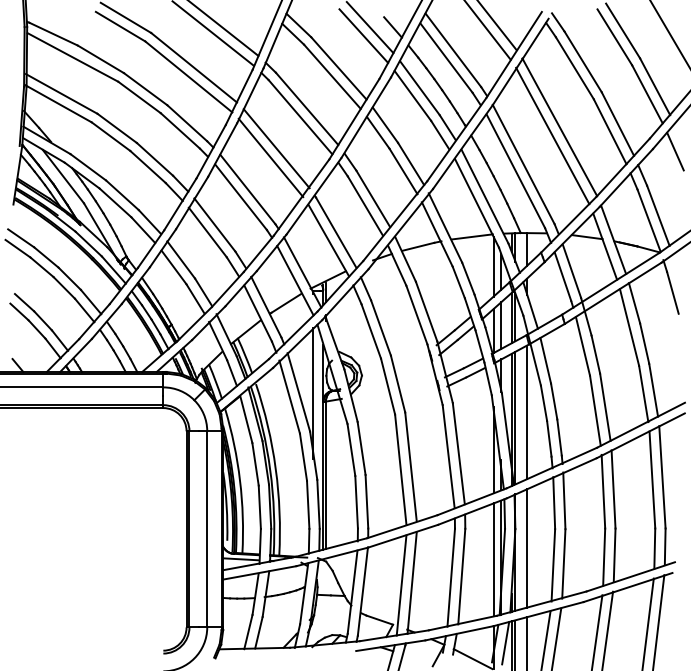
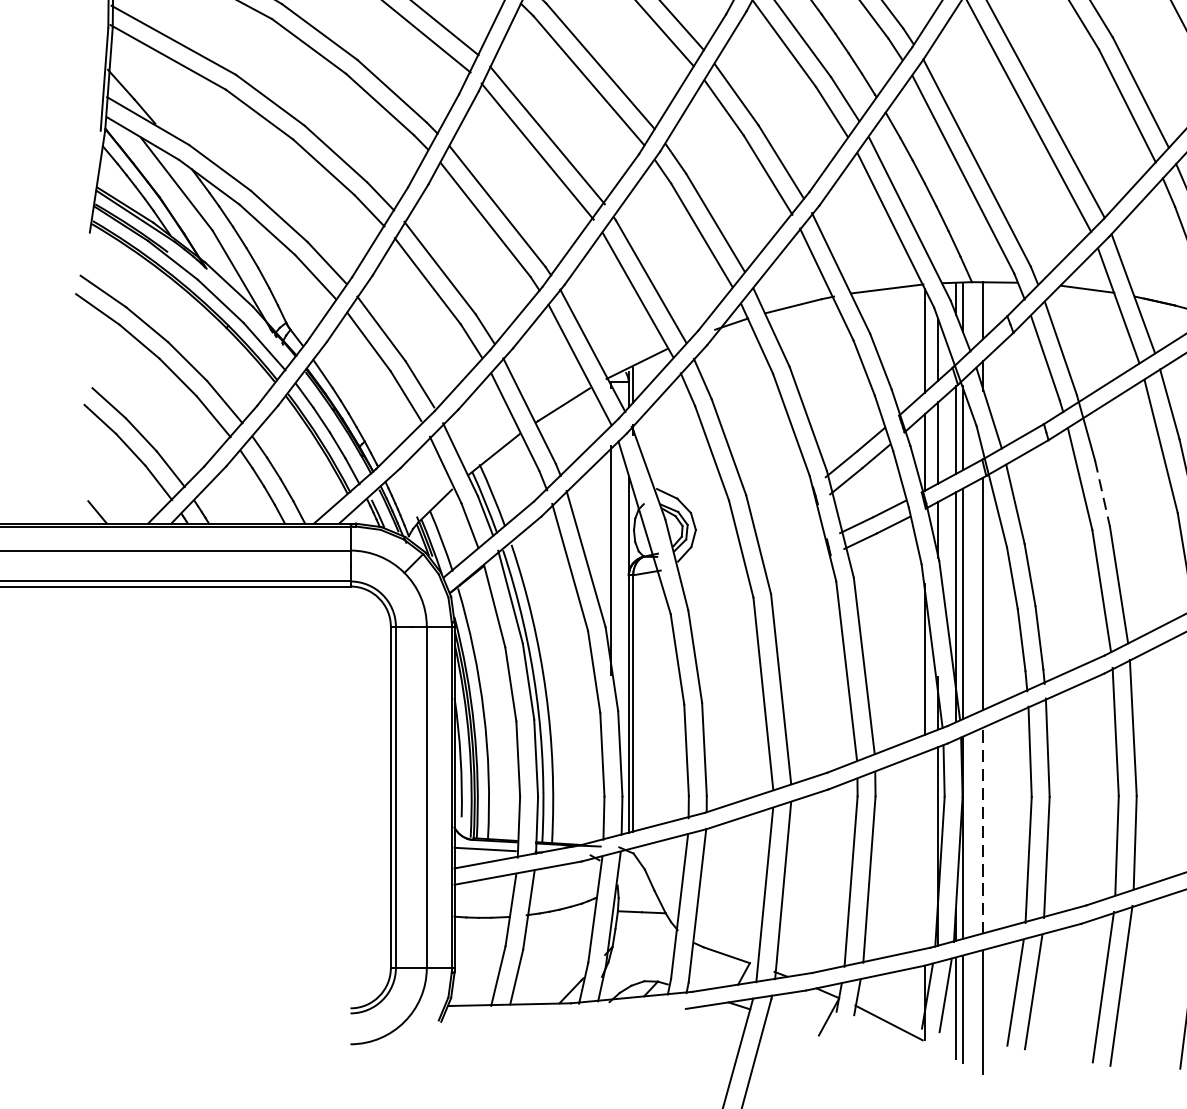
line: (595, 355) -> (1101, 495), solid -> dashed
line: (527, 547) -> (983, 828), solid -> dashed
line: (493, 559) -> (924, 849), removed

